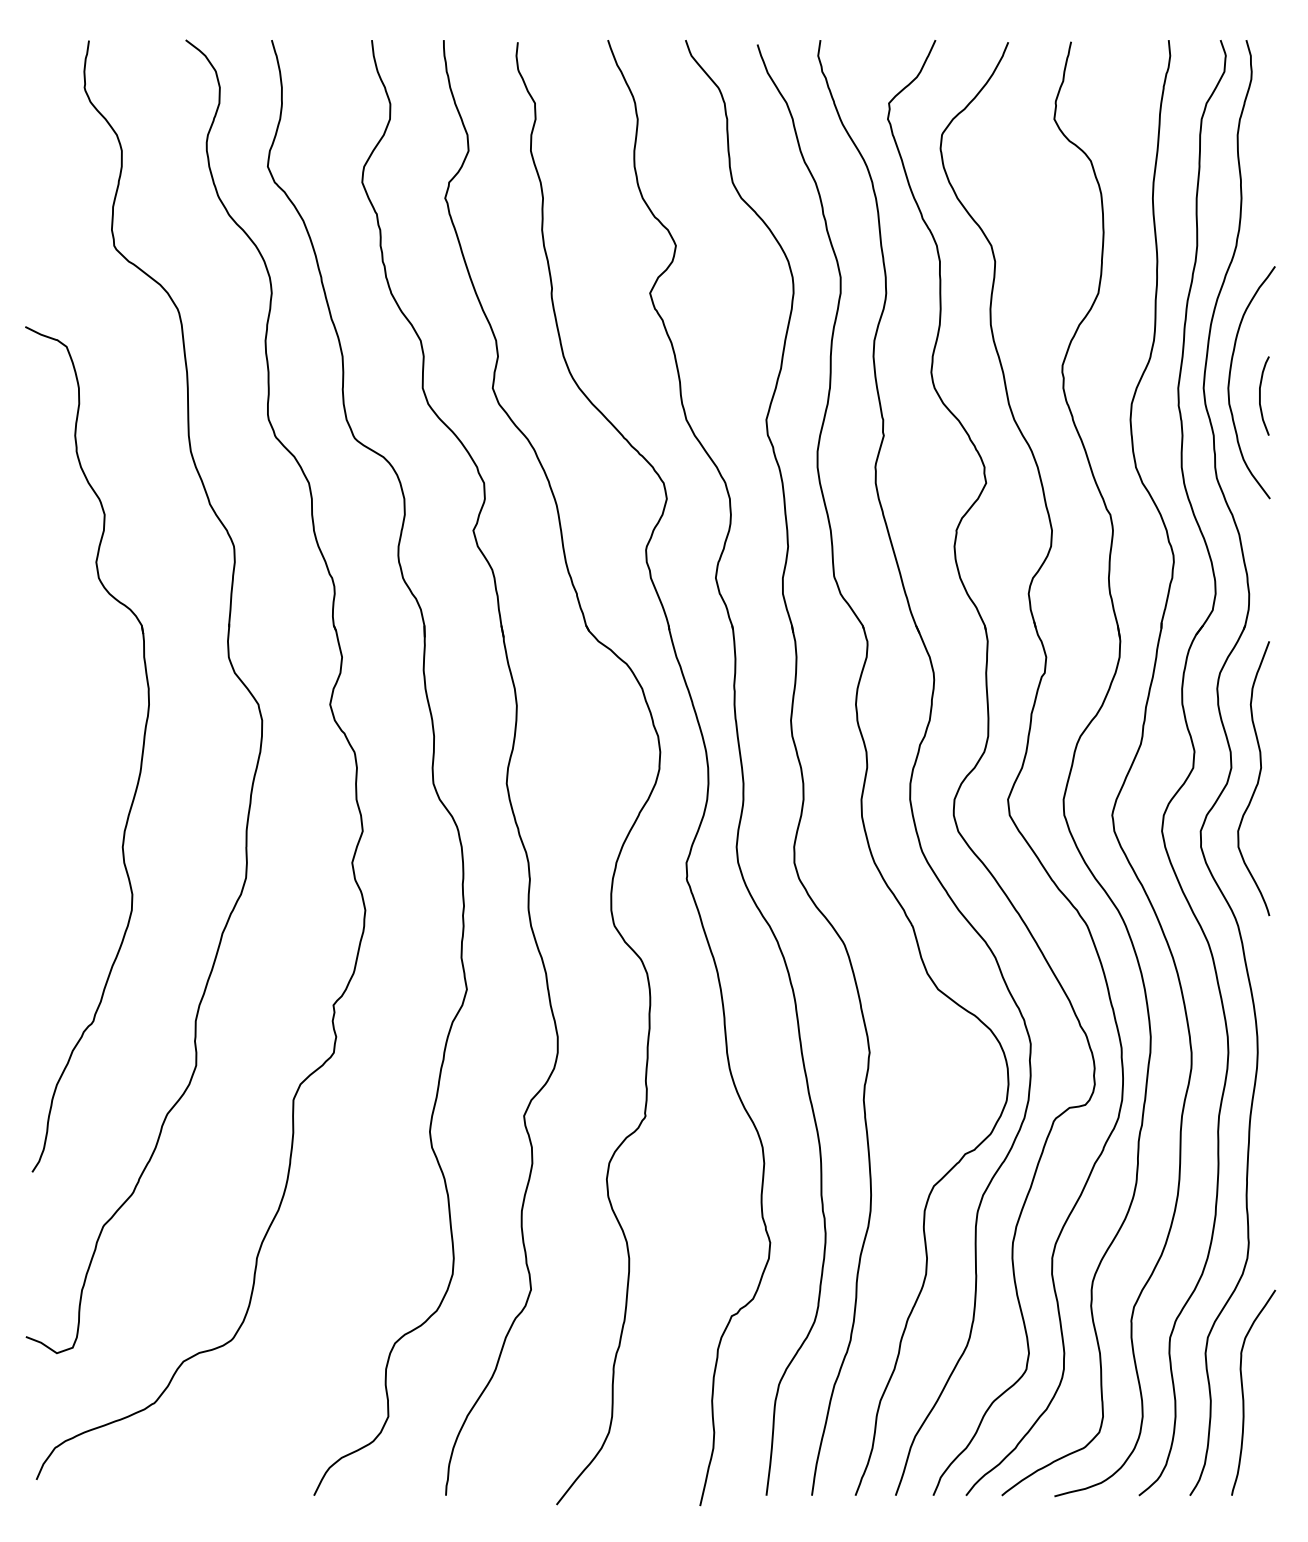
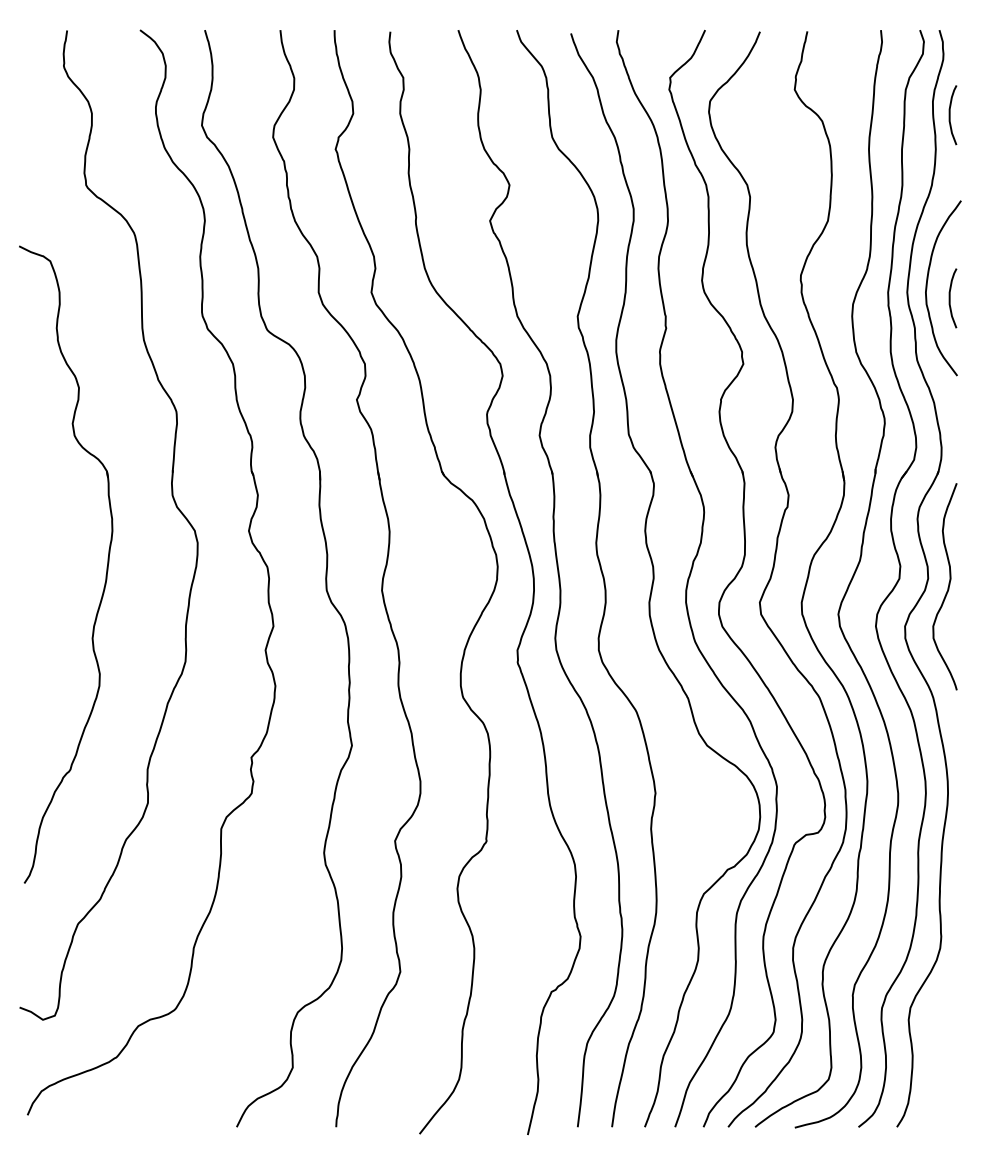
curve: (1260, 152) -> (950, 114), added
curve: (1243, 1392) -> (937, 1049), removed

